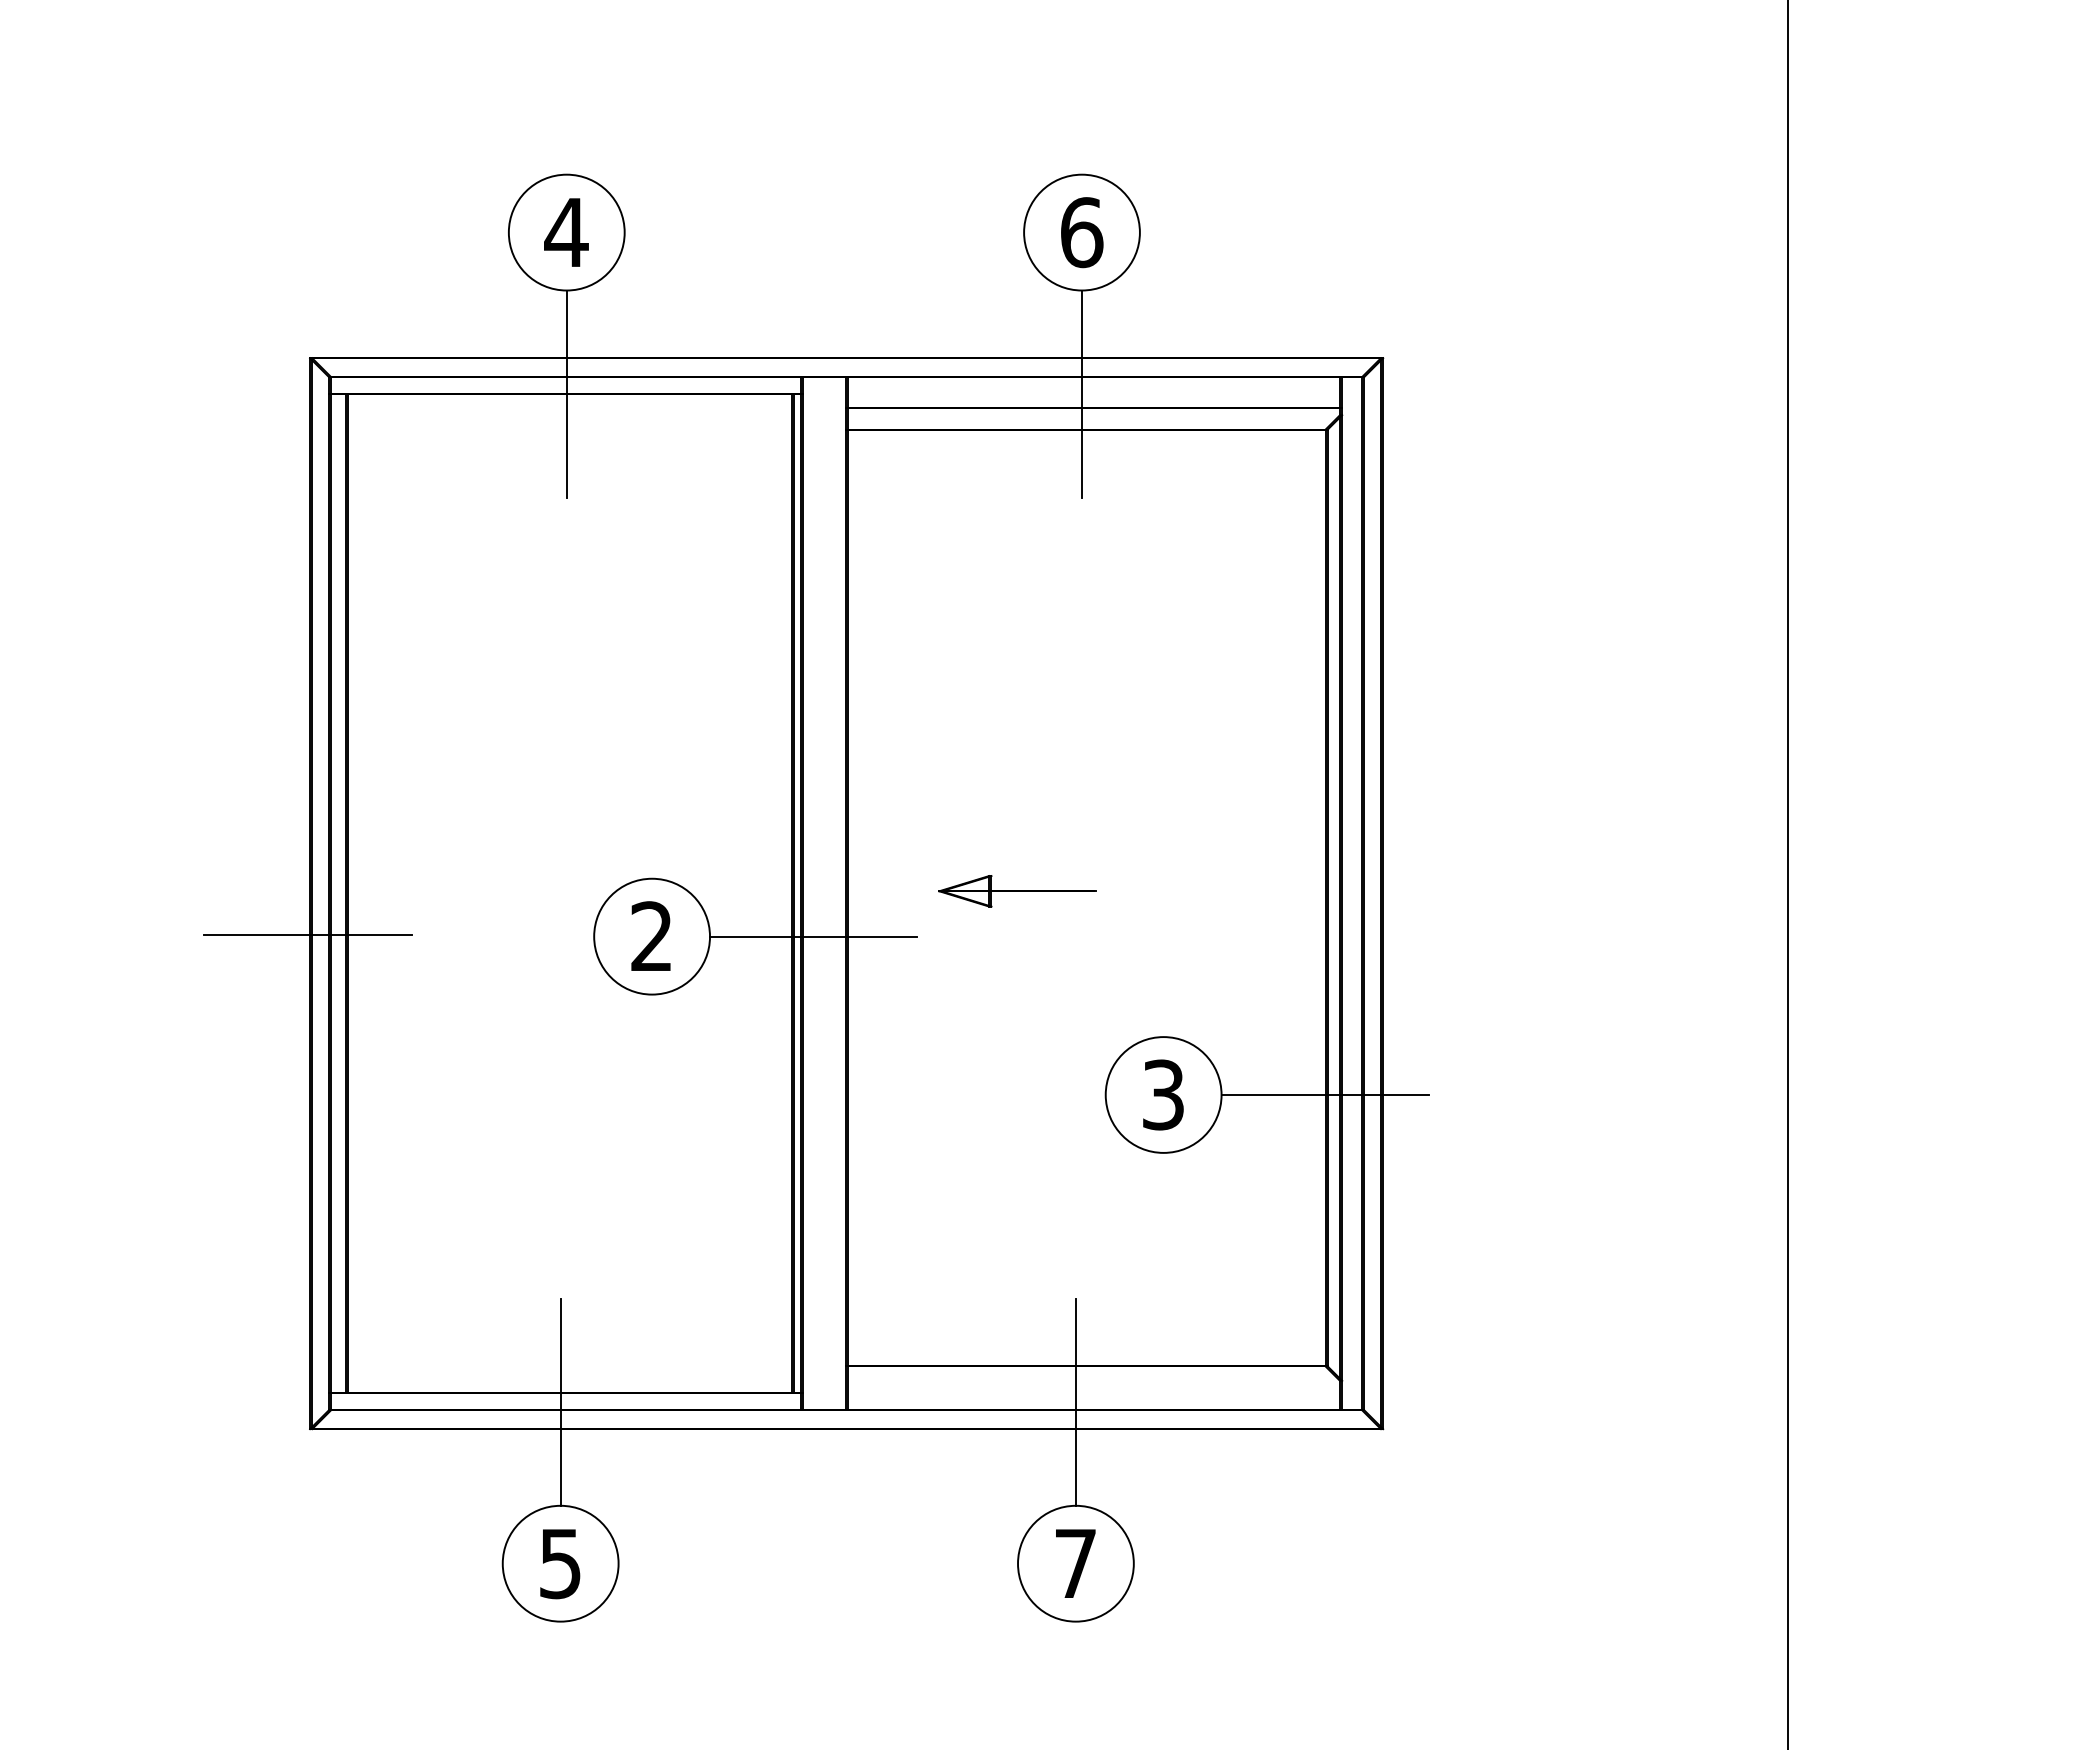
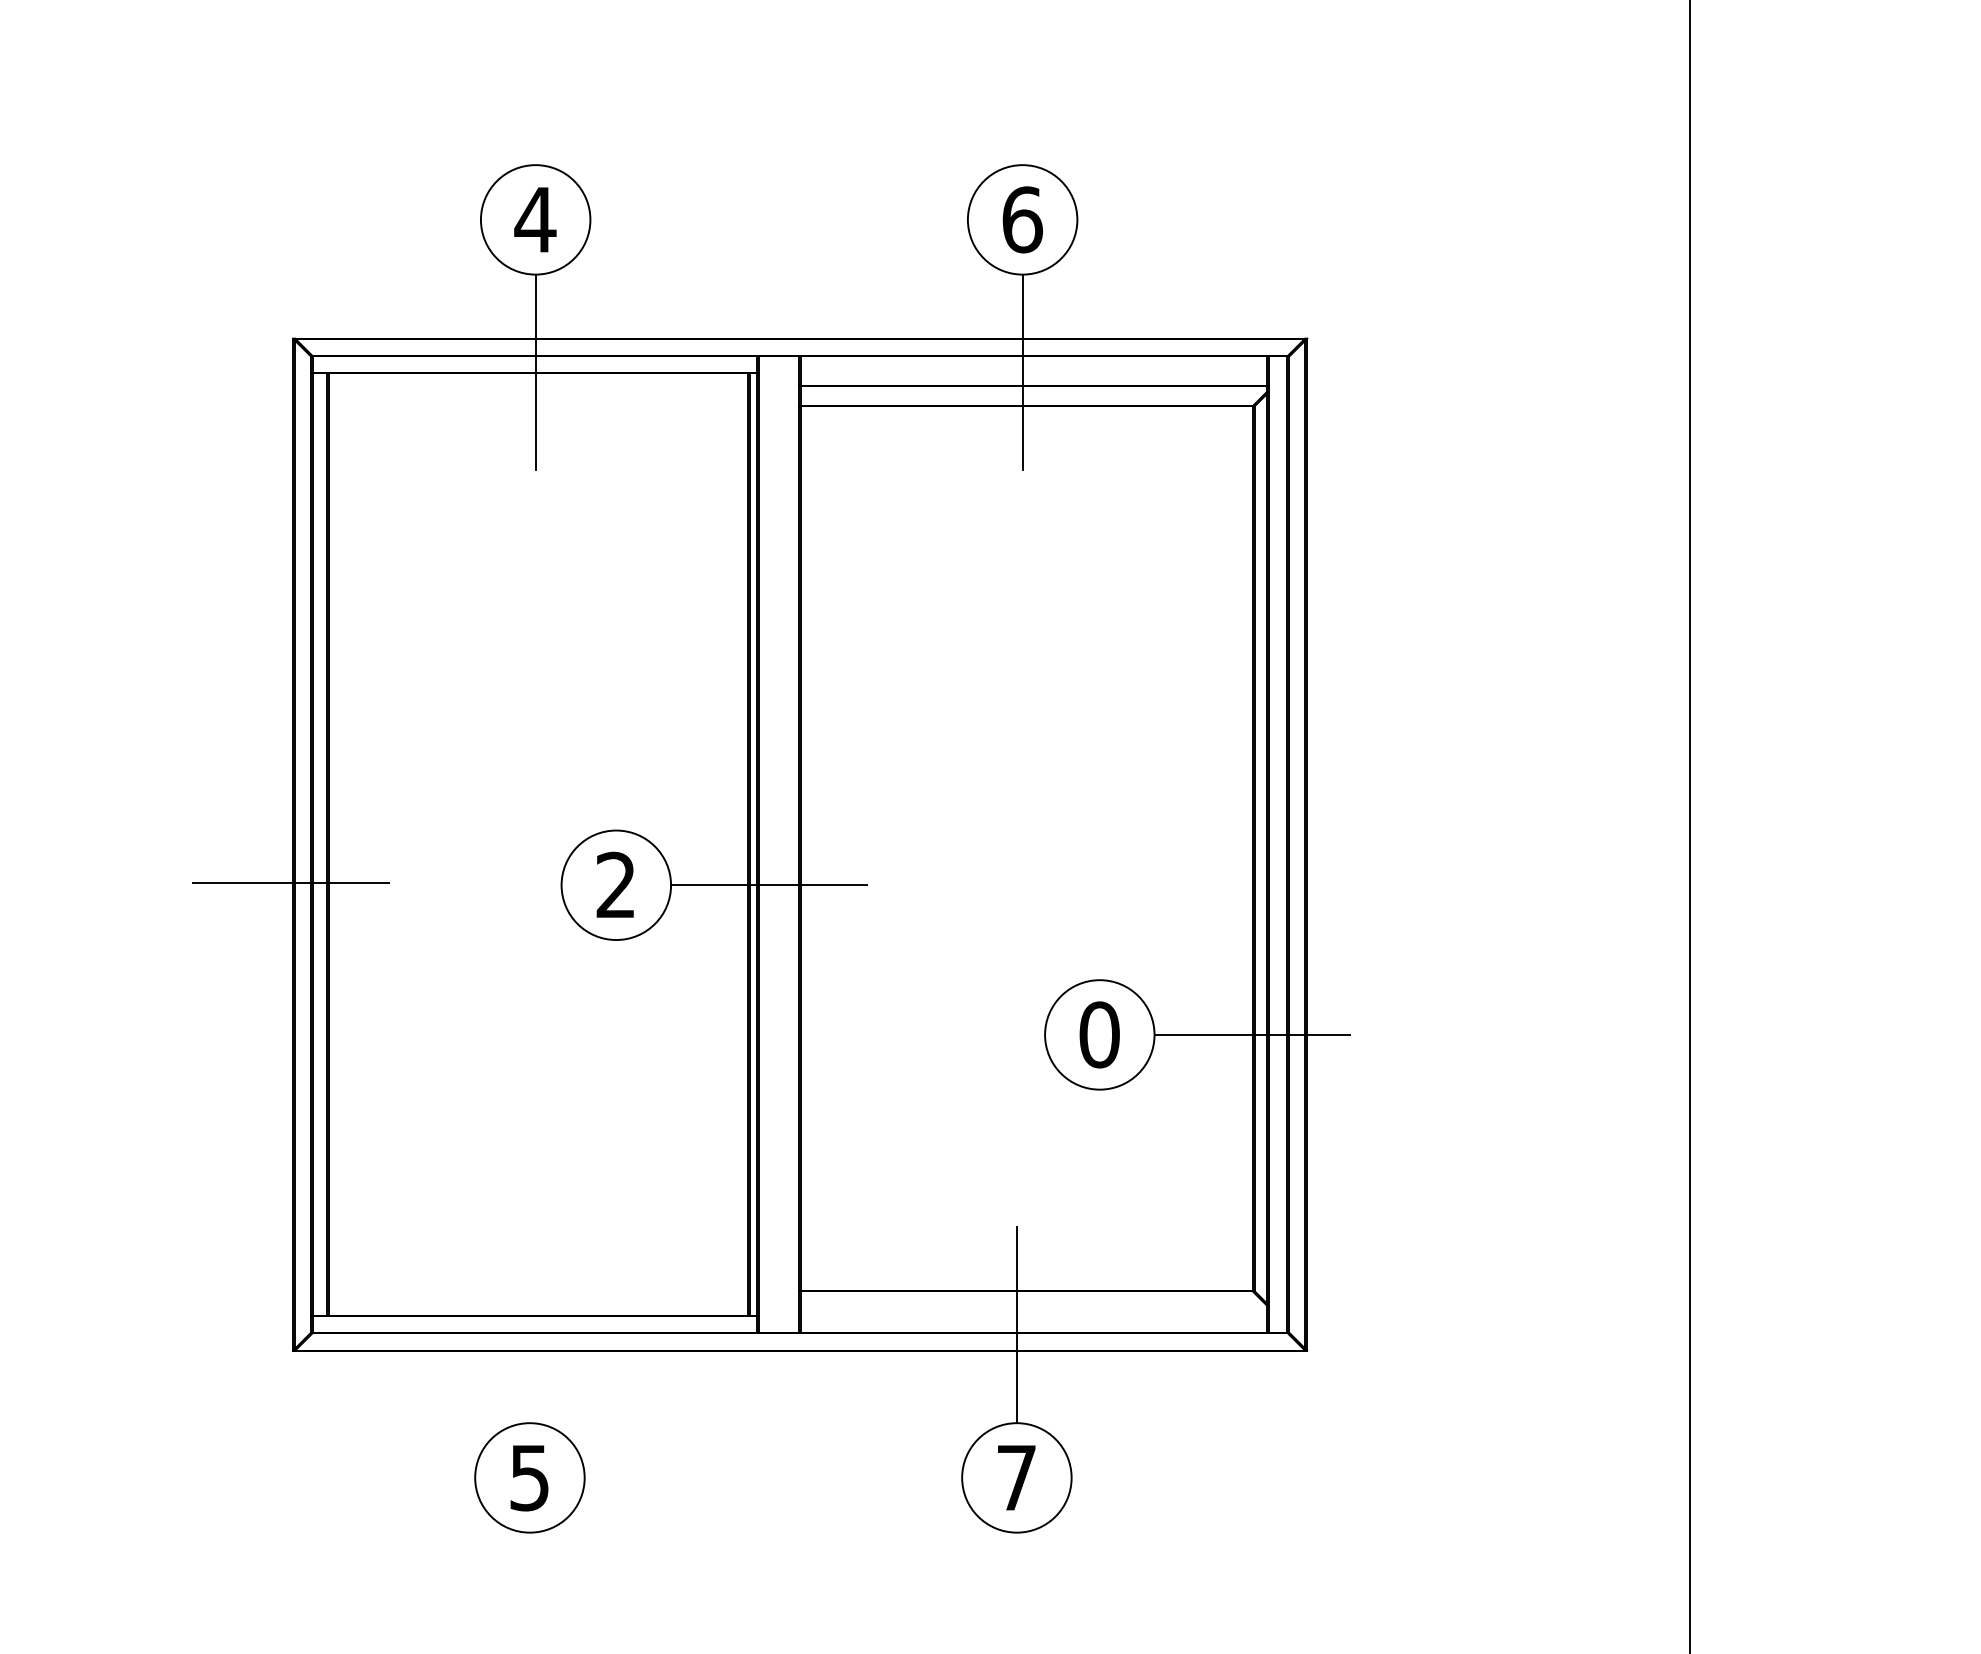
part: (1017, 891) -> (961, 842), removed
text: (1163, 1094) -> (1099, 1034), 3 -> 0
line: (560, 1401) -> (529, 1324), removed

